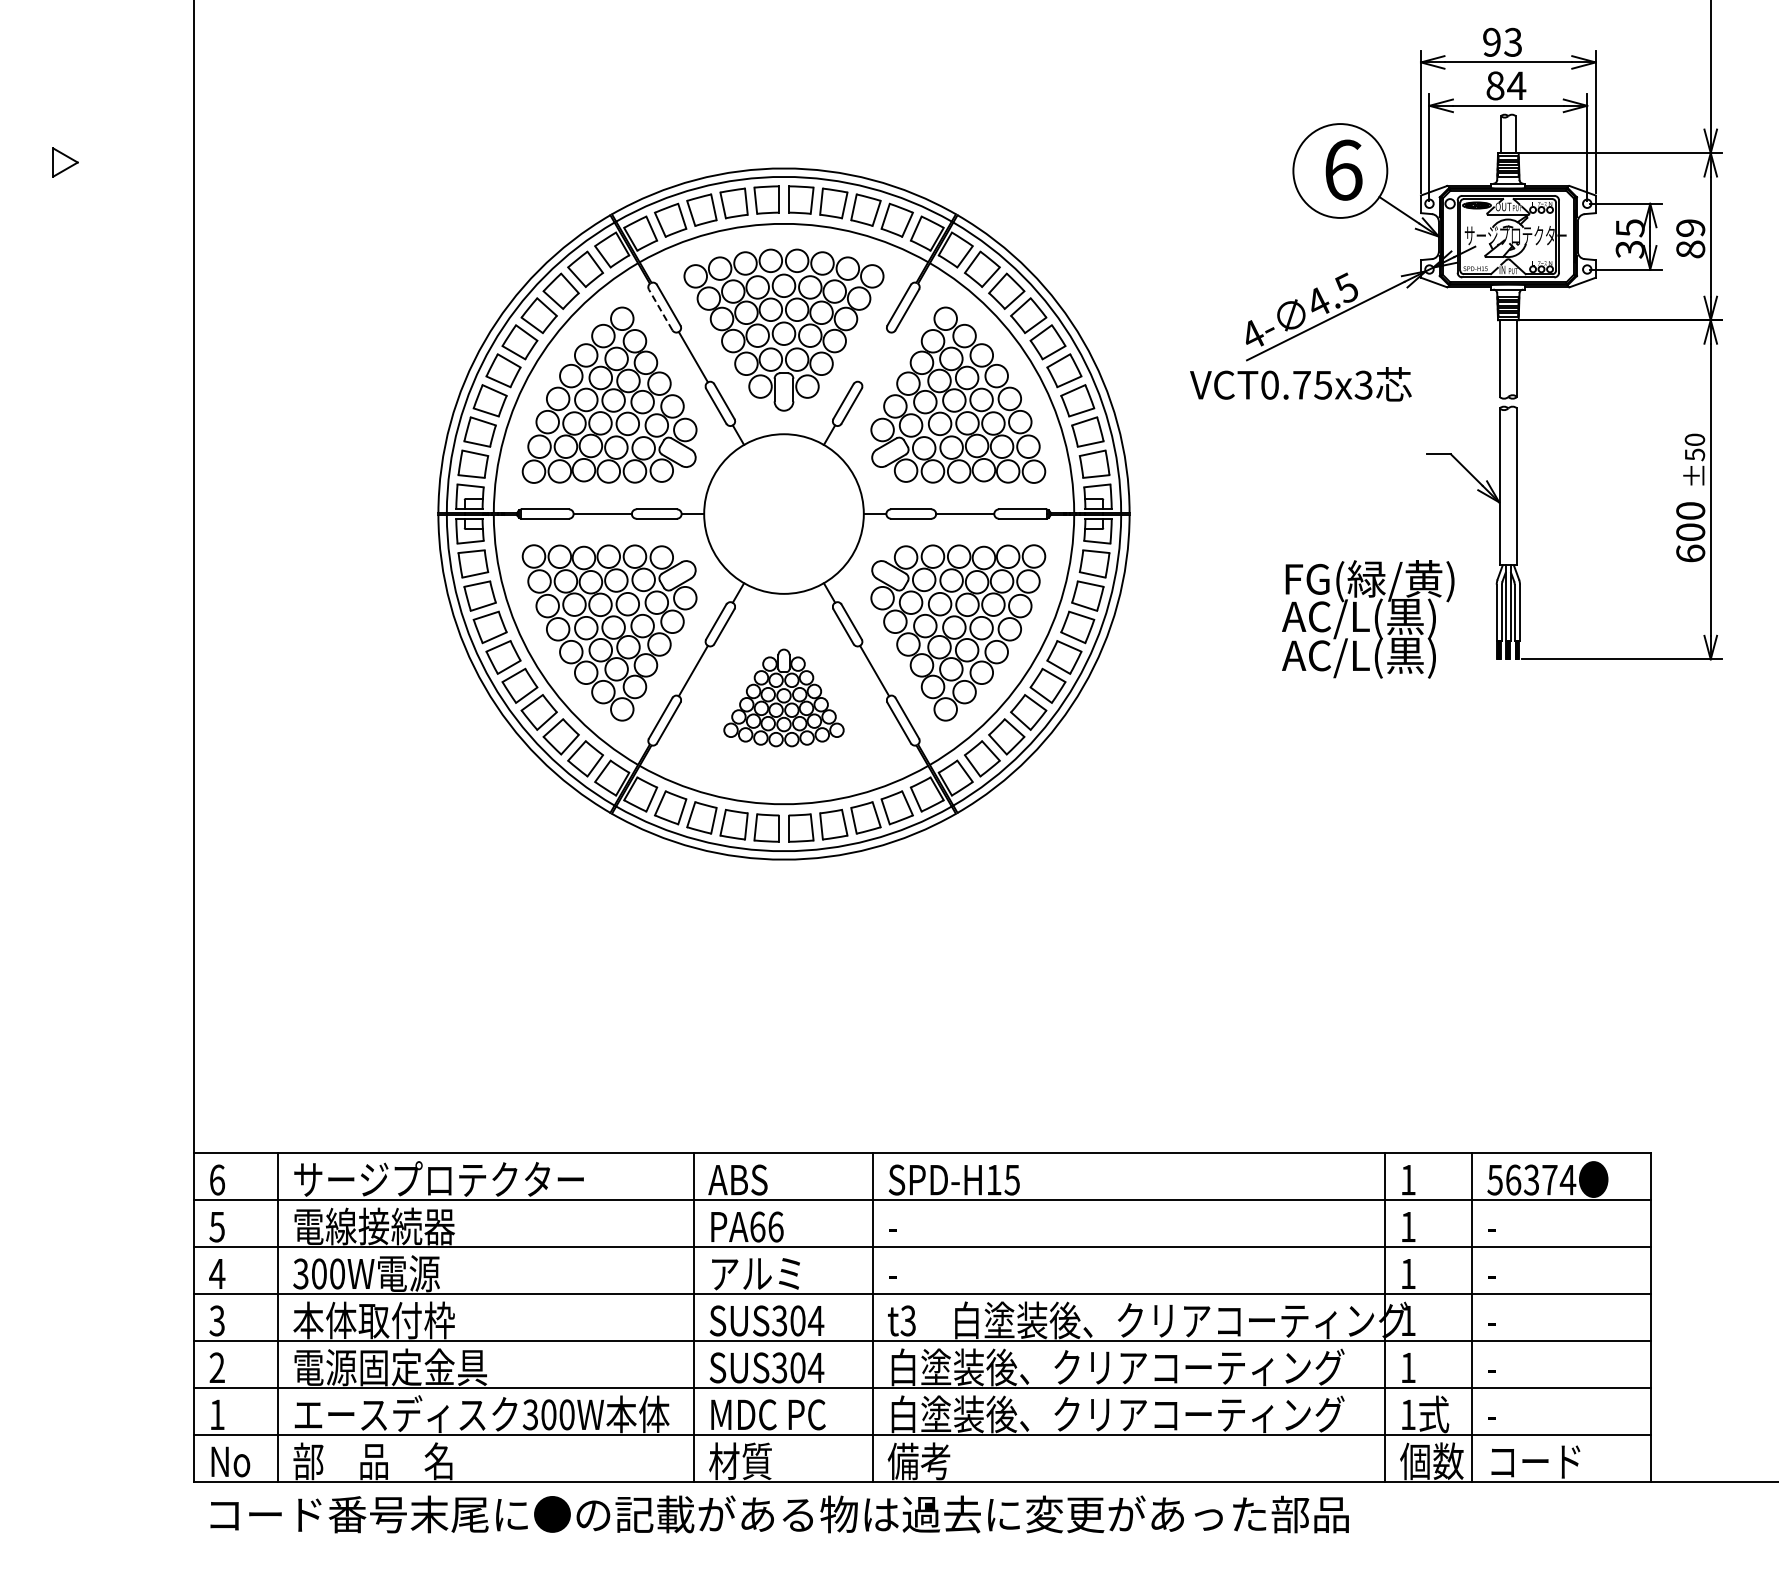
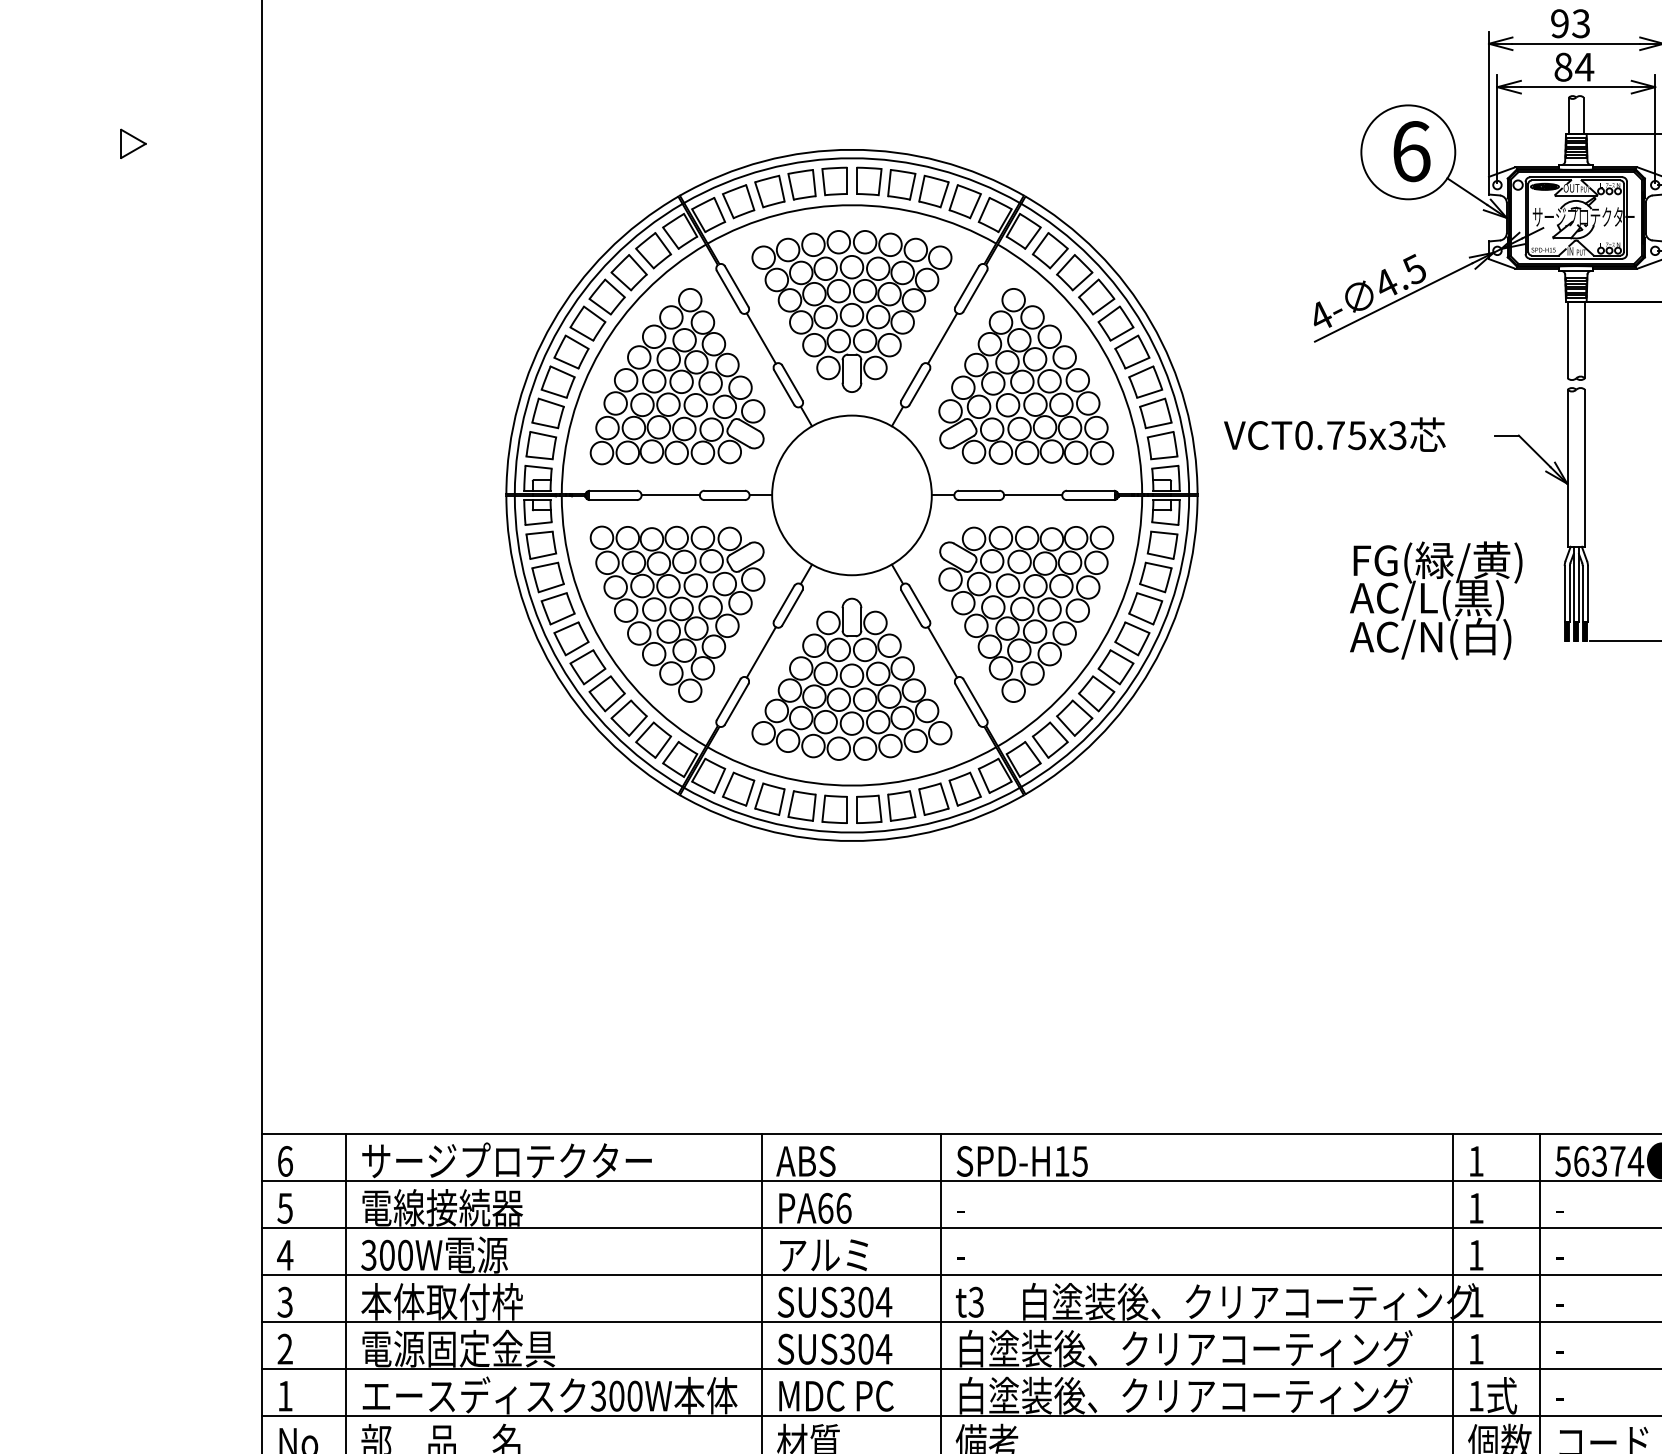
line: (660, 309) -> (728, 290), dashed -> solid
line: (874, 356) -> (942, 337), added
text: (1300, 384) -> (1334, 434), moved
text: (1399, 657) -> (1467, 638), AC/L(黒) -> AC/N(白)
part: (783, 697) -> (851, 678), size x1.67

